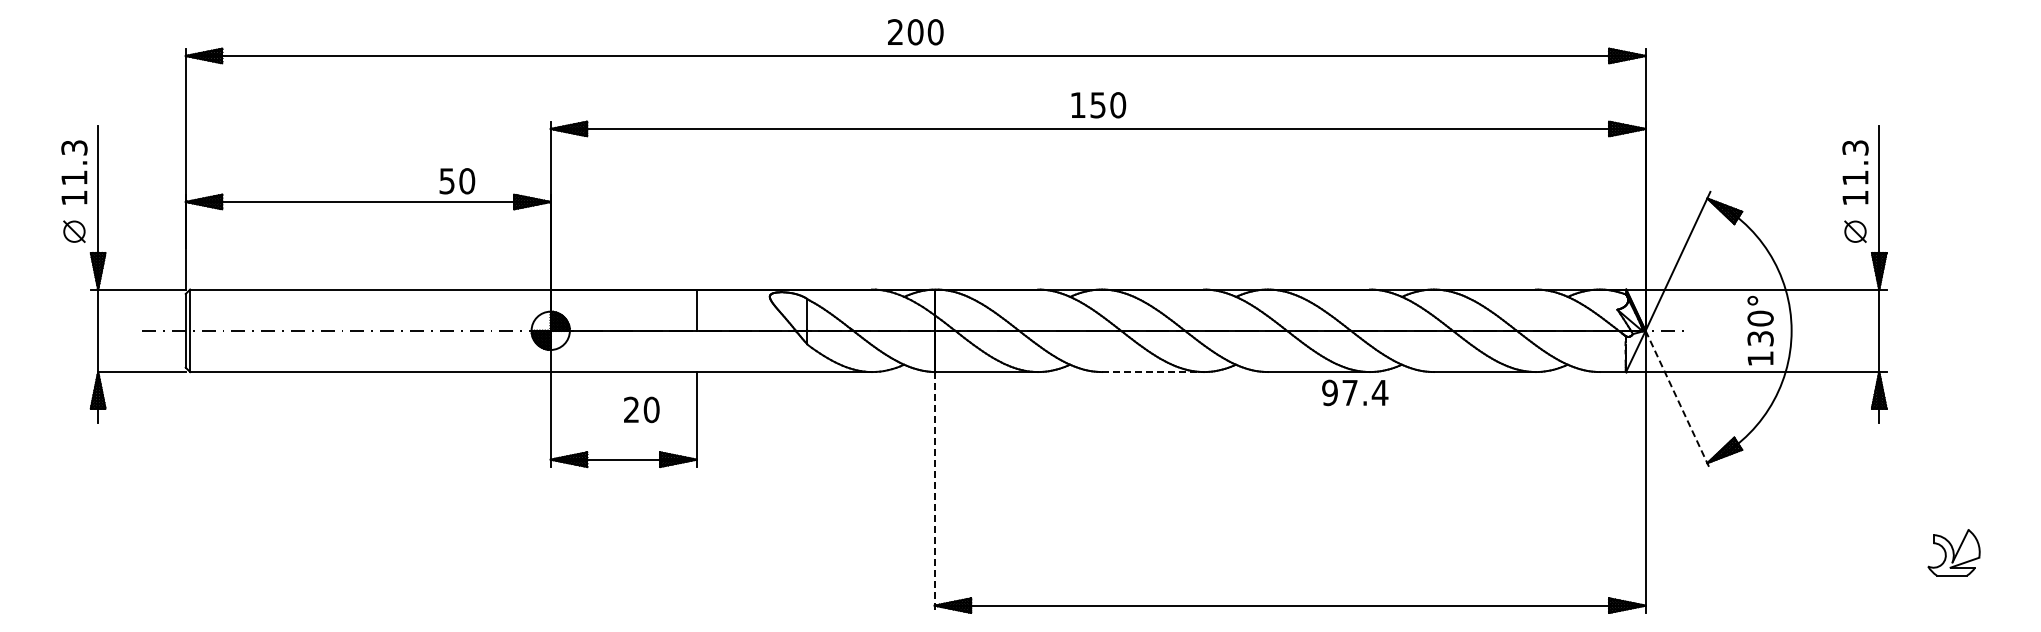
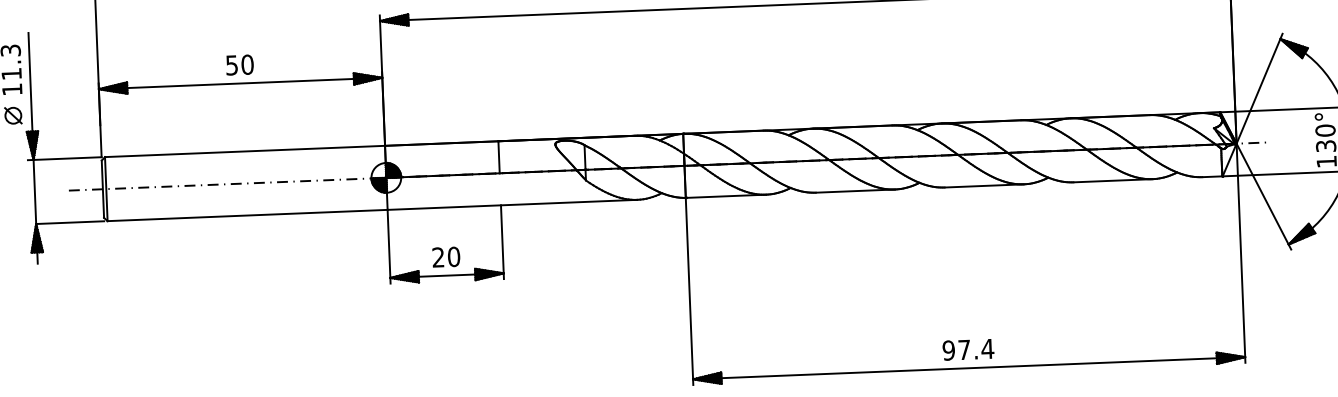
text: (457, 181) -> (240, 65), moved
line: (1153, 372) -> (855, 191), dashed -> solid
text: (1355, 392) -> (968, 349), moved
line: (1678, 400) -> (1264, 196), dashed -> solid
text: (641, 409) -> (446, 256), moved
line: (934, 493) -> (689, 292), dashed -> solid

